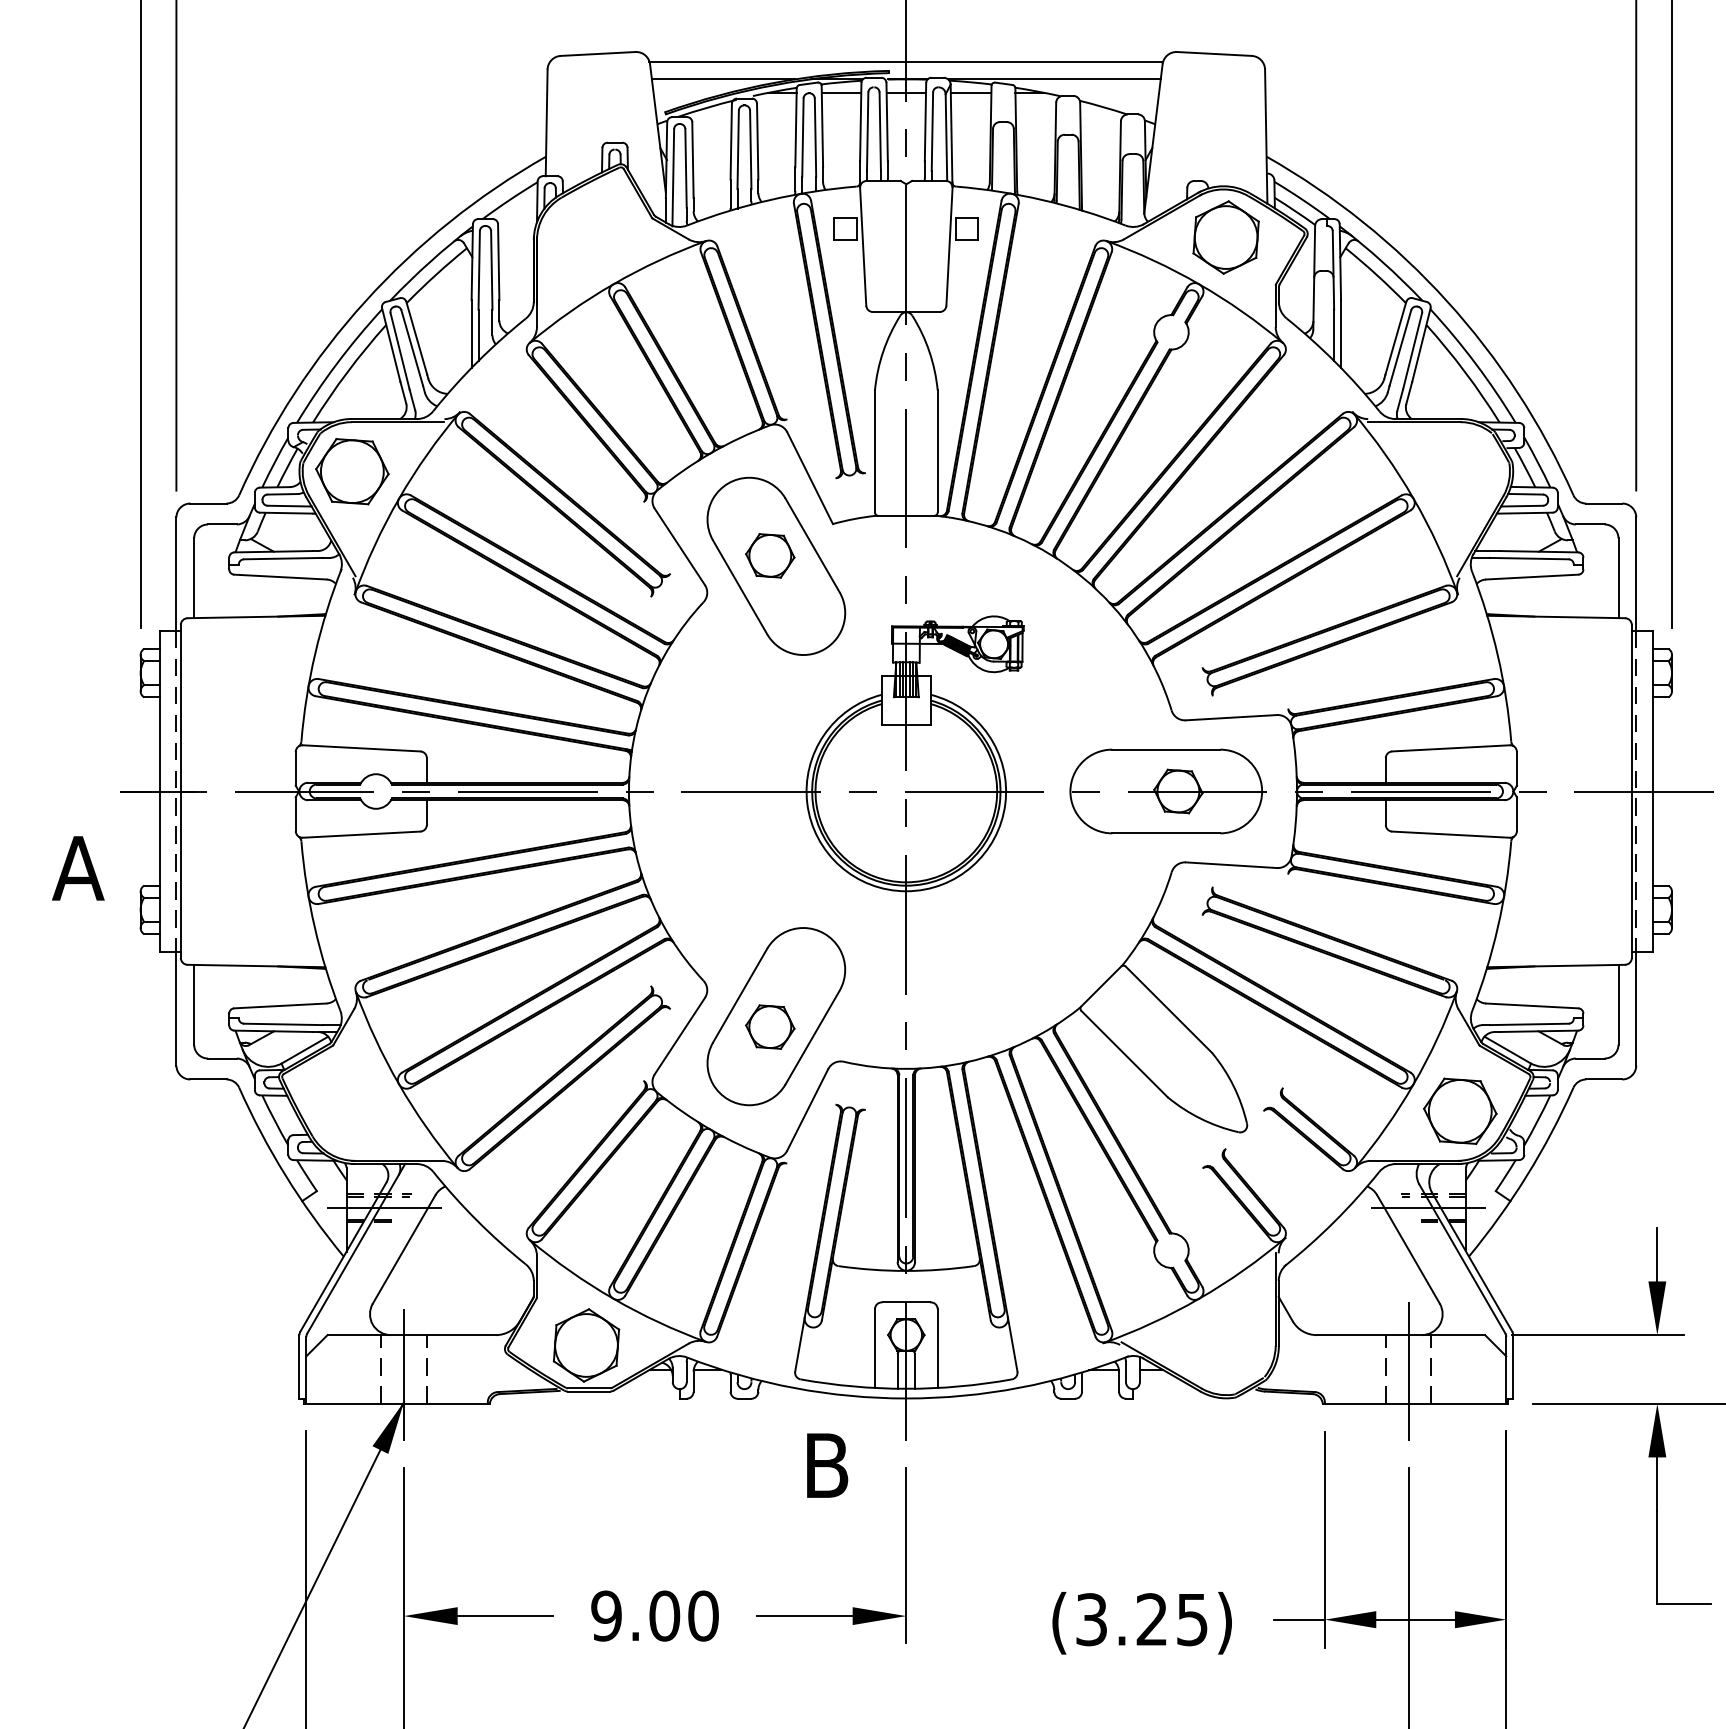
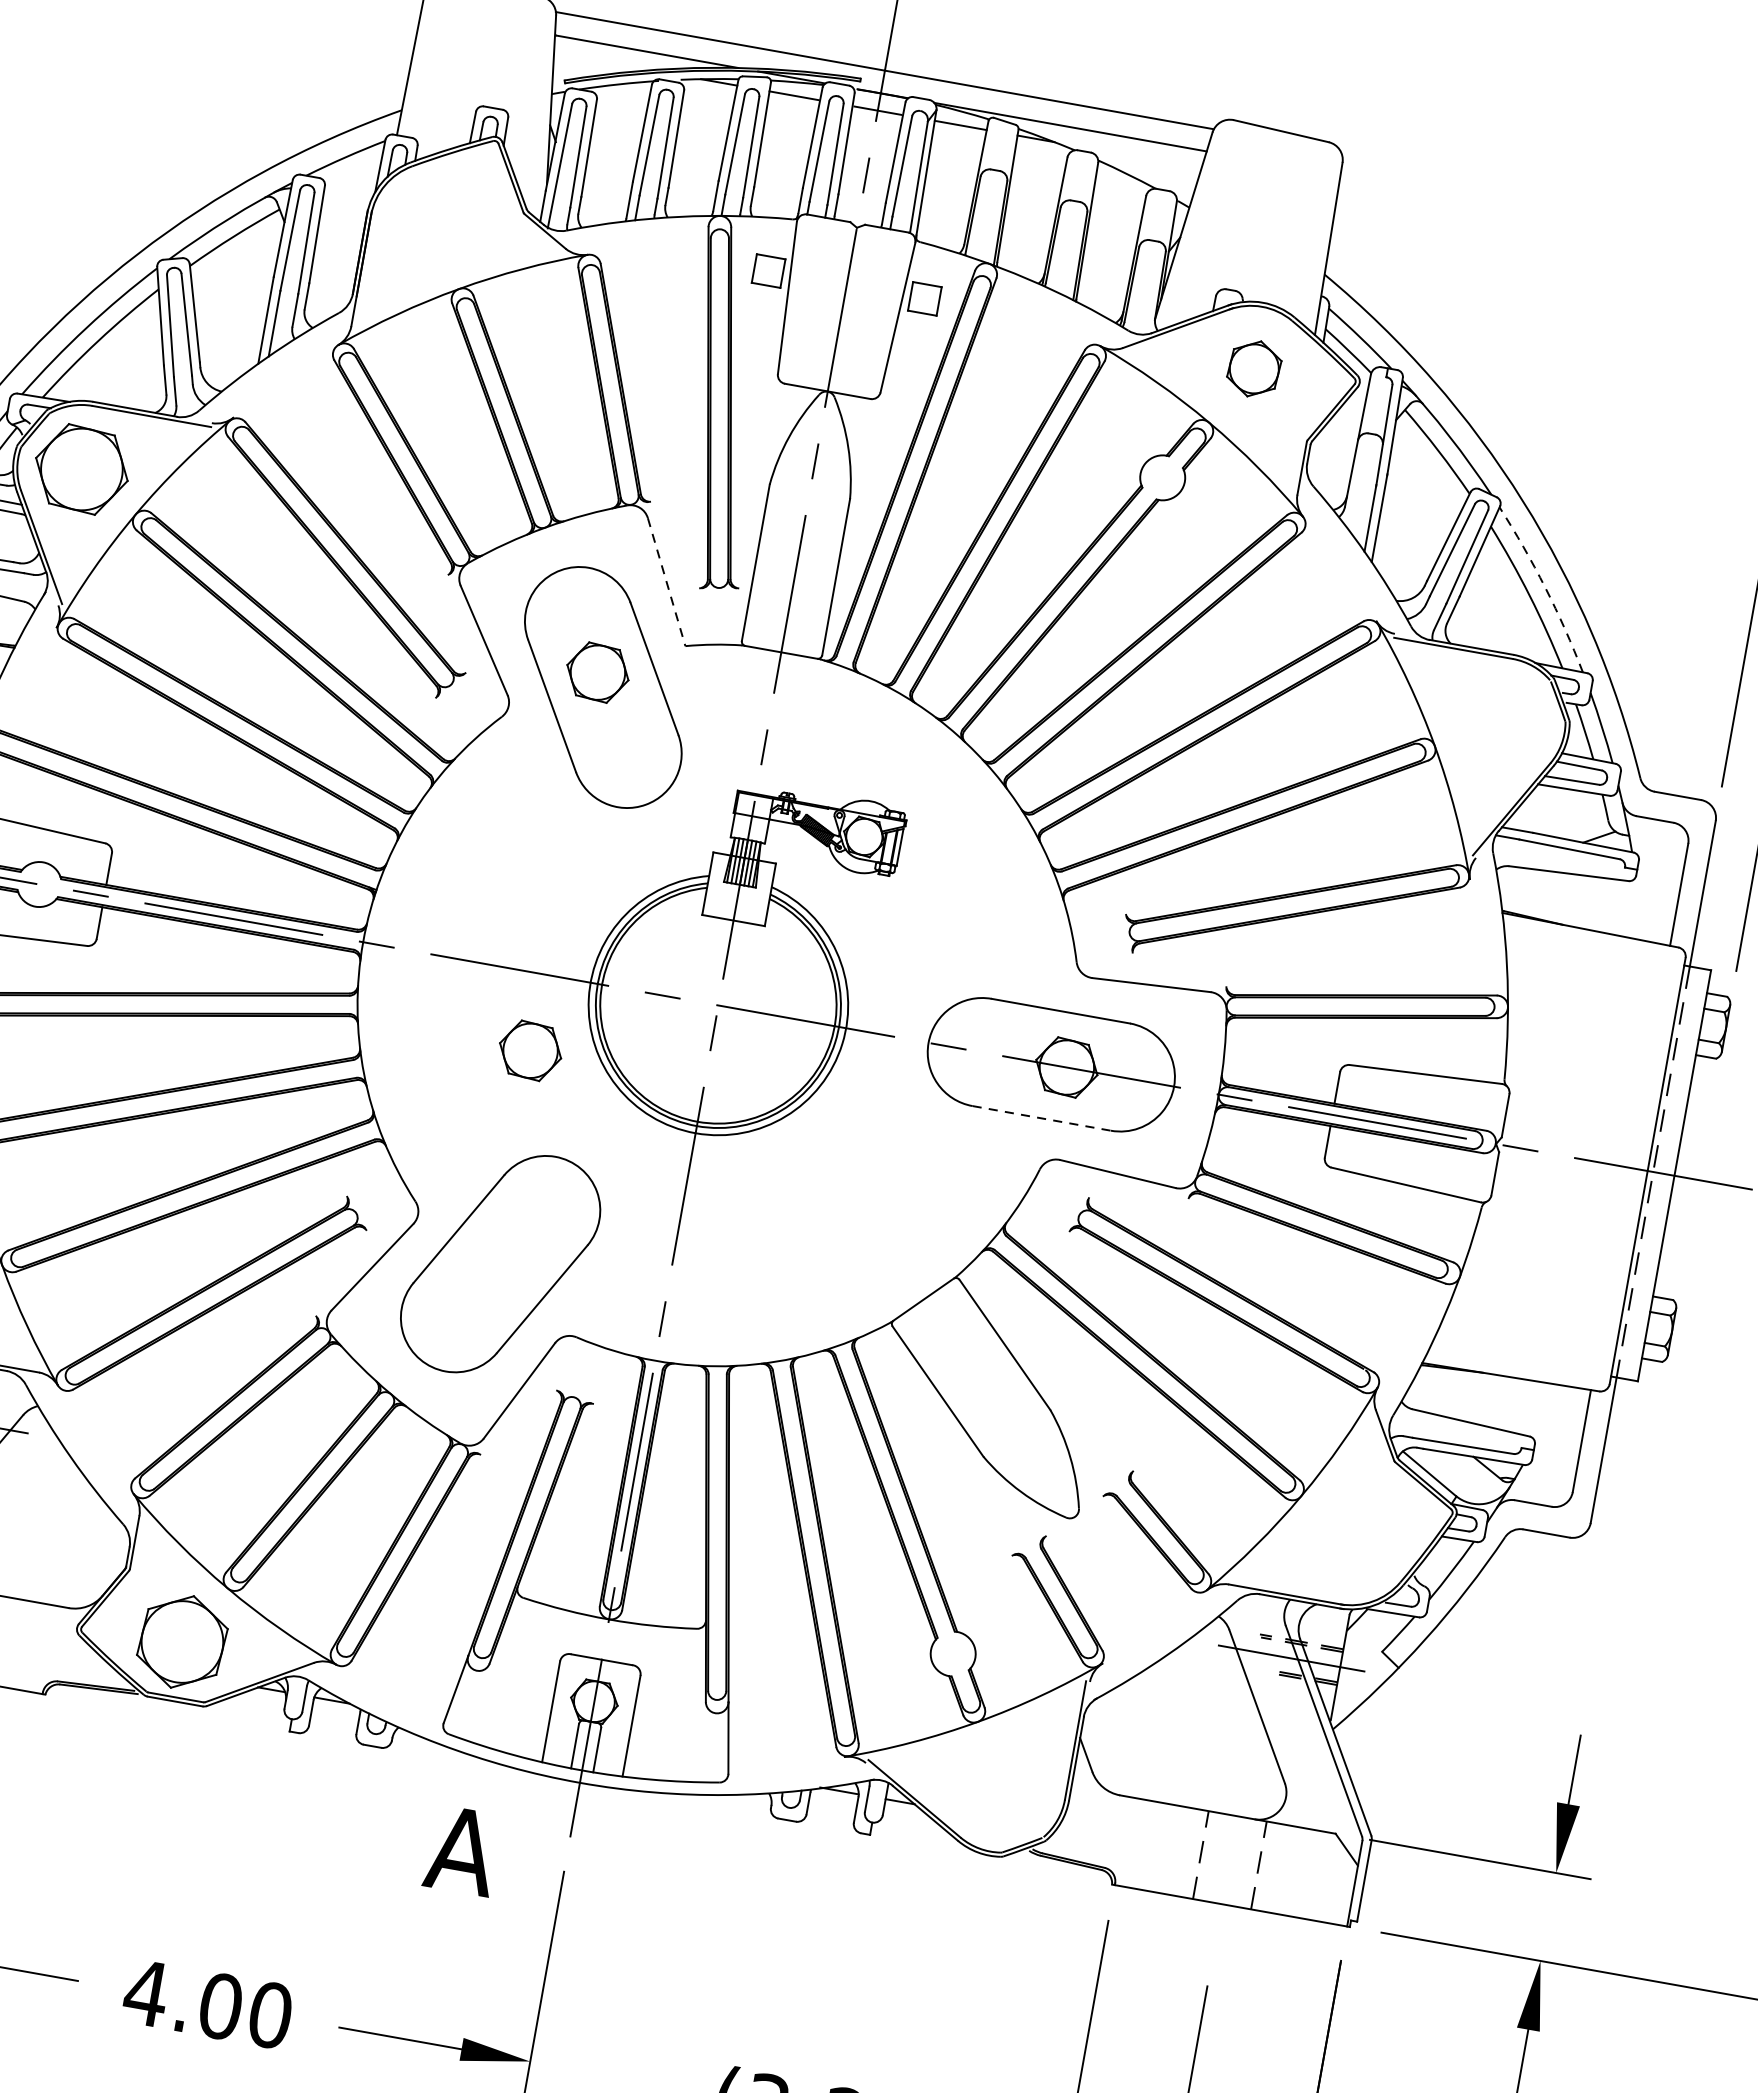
part: (1225, 237) -> (1253, 368), size x0.6
arc: (1475, 363) -> (1545, 587), solid -> dashed
line: (810, 478) -> (667, 582), solid -> dashed
line: (1166, 833) -> (1042, 1118), solid -> dashed
part: (770, 1026) -> (530, 1050), moved
part: (1460, 1110) -> (1355, 1540), removed
line: (1408, 1366) -> (1230, 1856), removed
text: (826, 1465) -> (462, 1850), B -> A
text: (606, 1615) -> (146, 1992), 9.00 -> 4.00

